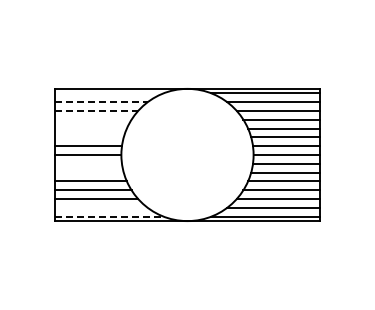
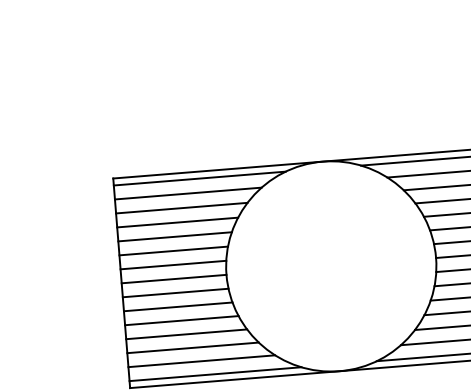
line: (109, 93) -> (199, 178), added
line: (102, 102) -> (189, 194), dashed -> solid
line: (97, 110) -> (182, 207), dashed -> solid
line: (93, 119) -> (177, 222), added
line: (90, 128) -> (174, 236), added
line: (89, 137) -> (173, 251), added
line: (88, 163) -> (175, 292), added
line: (89, 172) -> (178, 306), added
line: (101, 207) -> (201, 360), added
line: (110, 216) -> (217, 373), dashed -> solid

